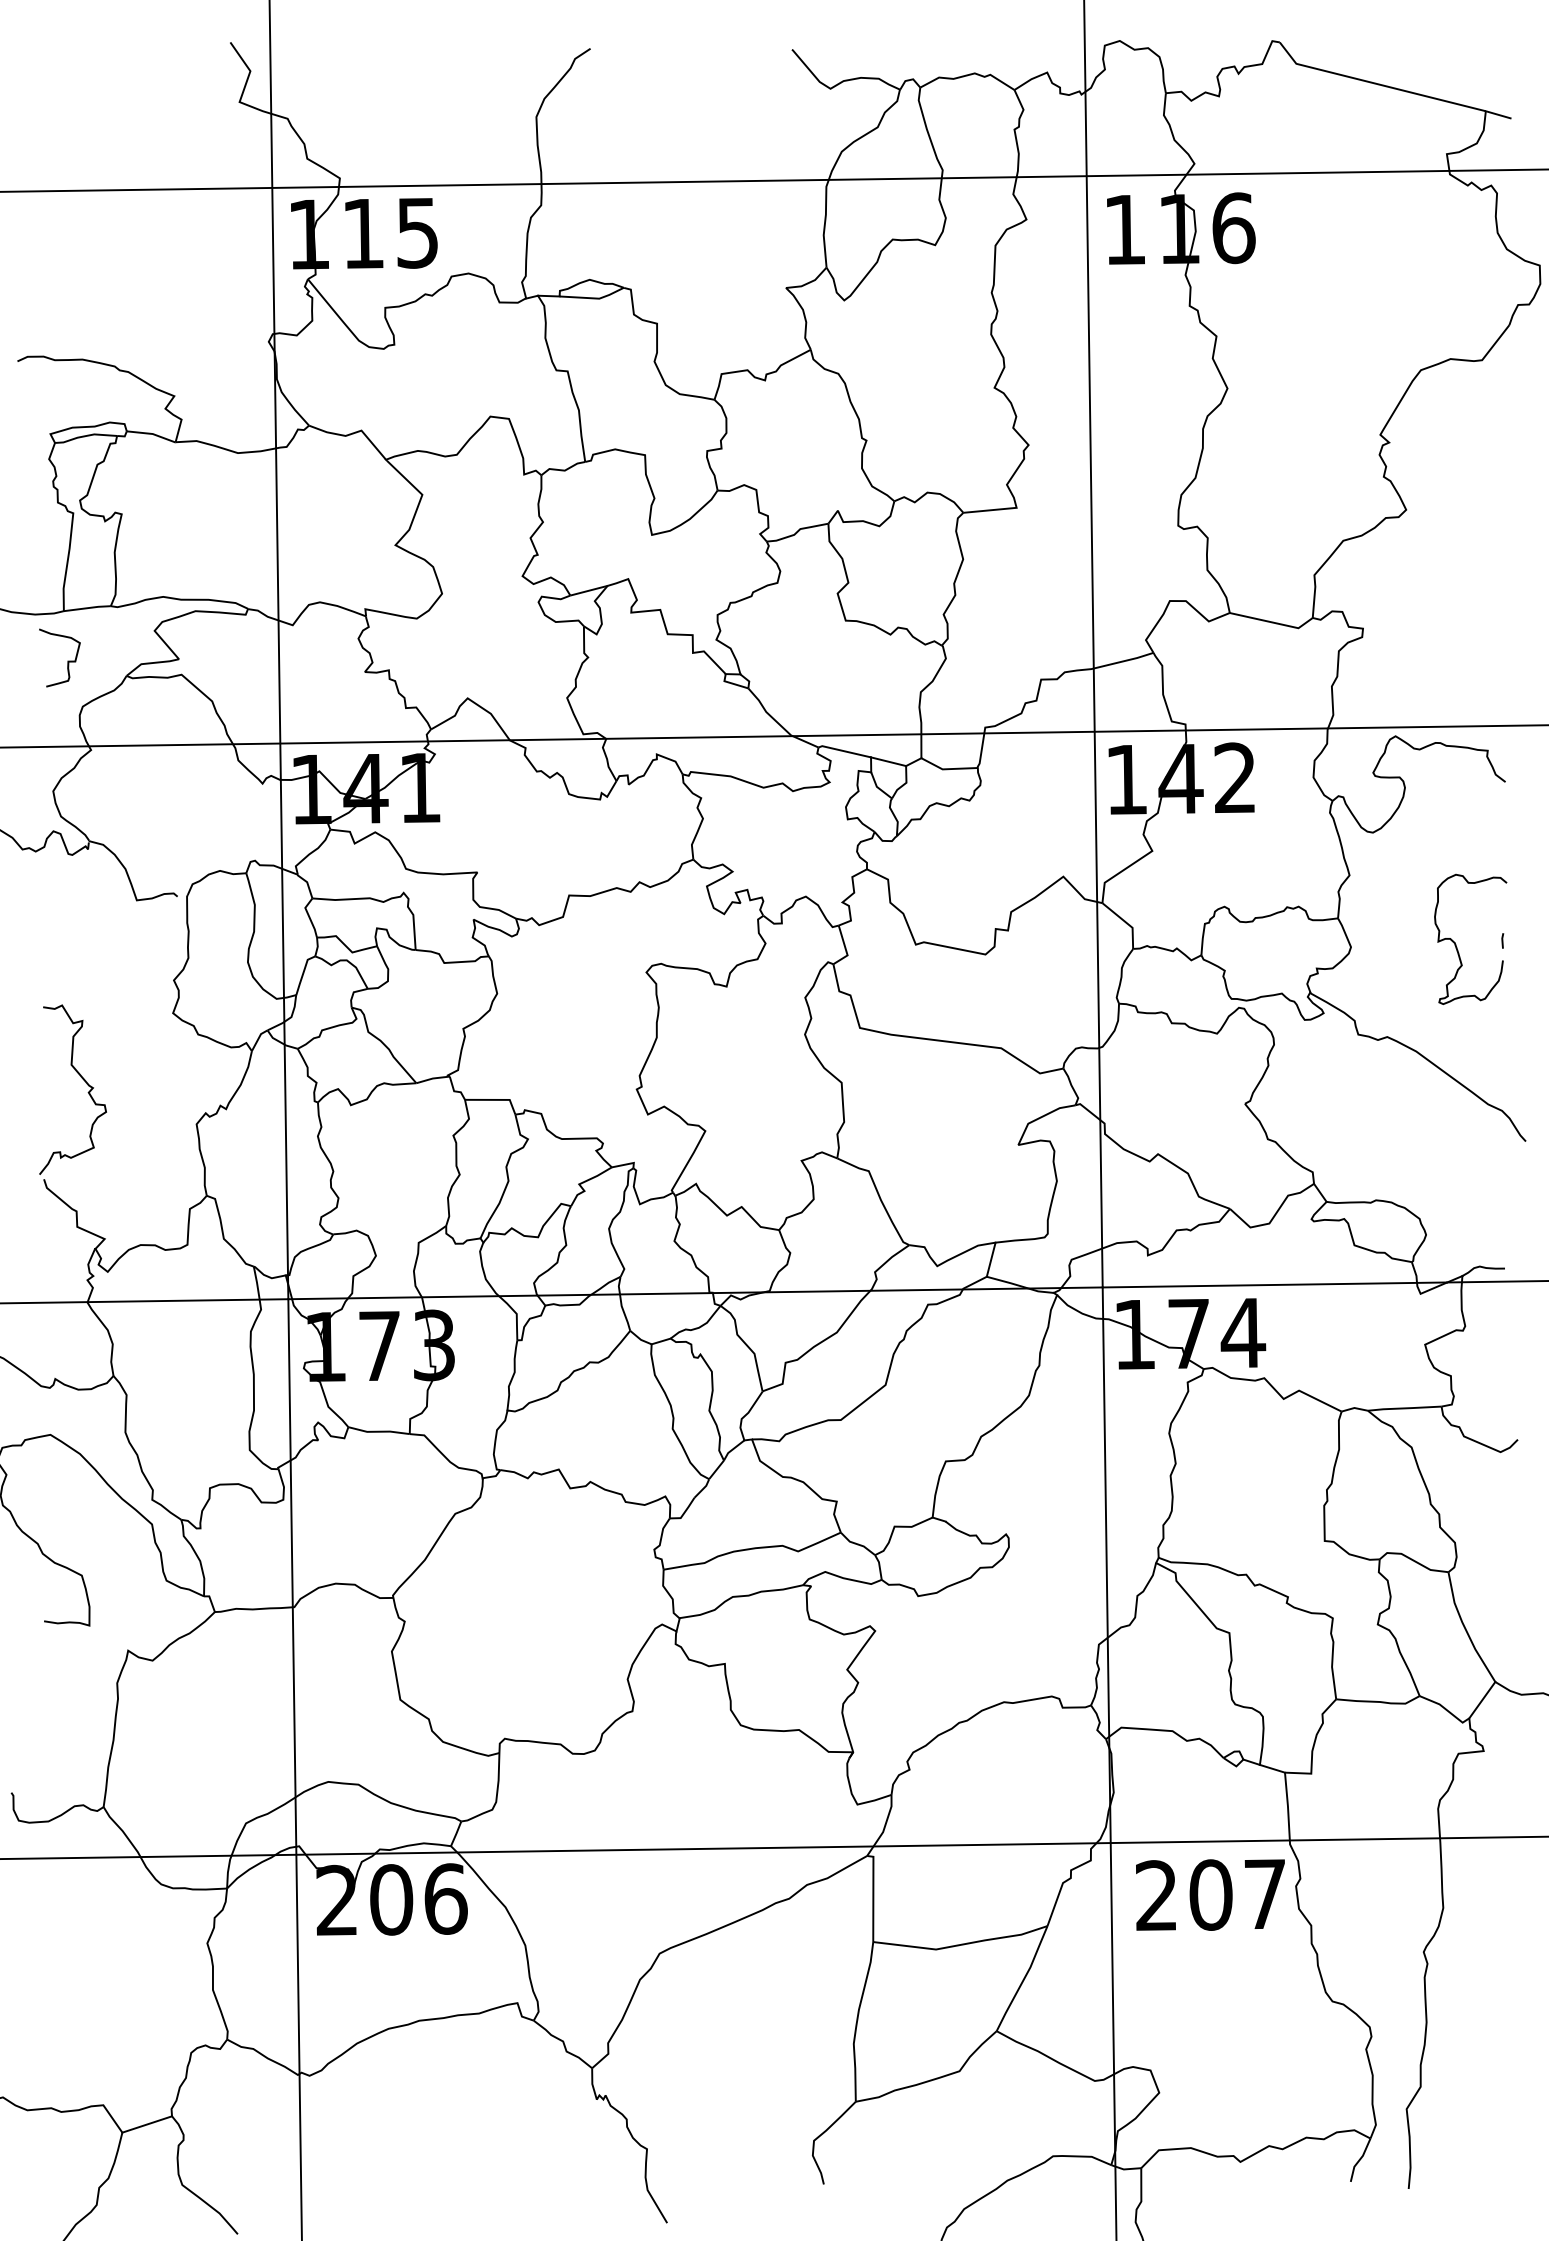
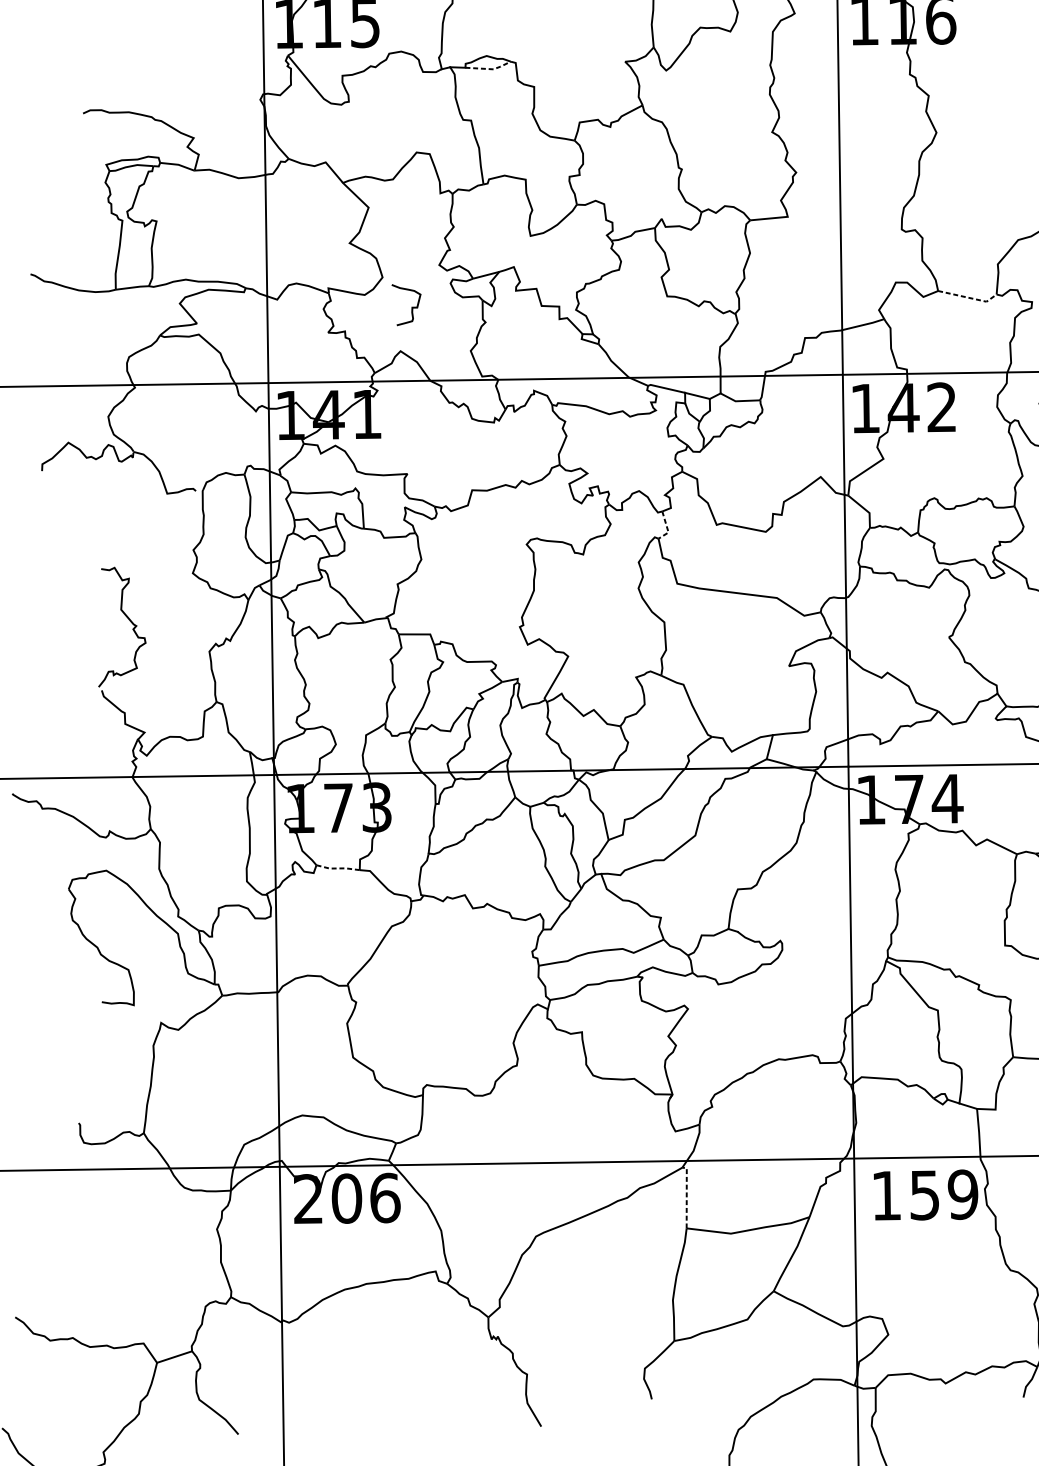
line: (594, 298) -> (490, 69), solid -> dashed
line: (1273, 622) -> (968, 297), solid -> dashed
curve: (67, 660) -> (411, 306), moved
line: (845, 948) -> (667, 527), solid -> dashed
line: (378, 1431) -> (337, 868), solid -> dashed
text: (1211, 1894) -> (925, 1194), 207 -> 159
line: (873, 1895) -> (686, 1195), solid -> dashed

